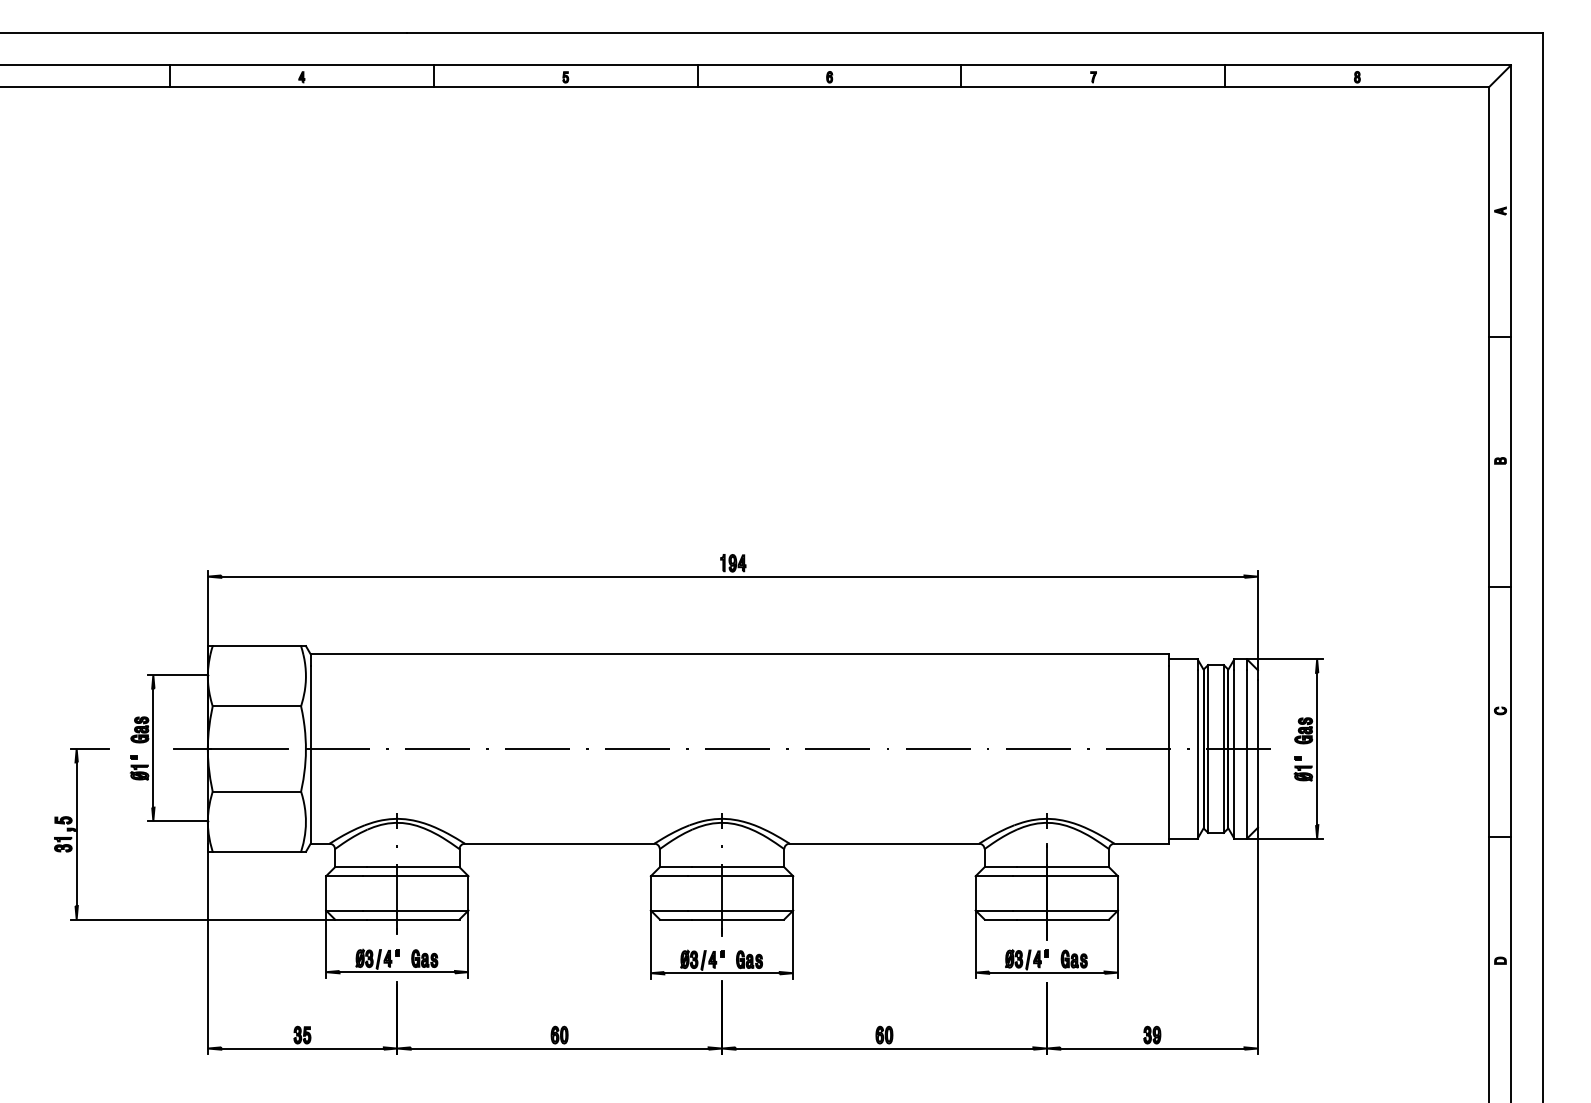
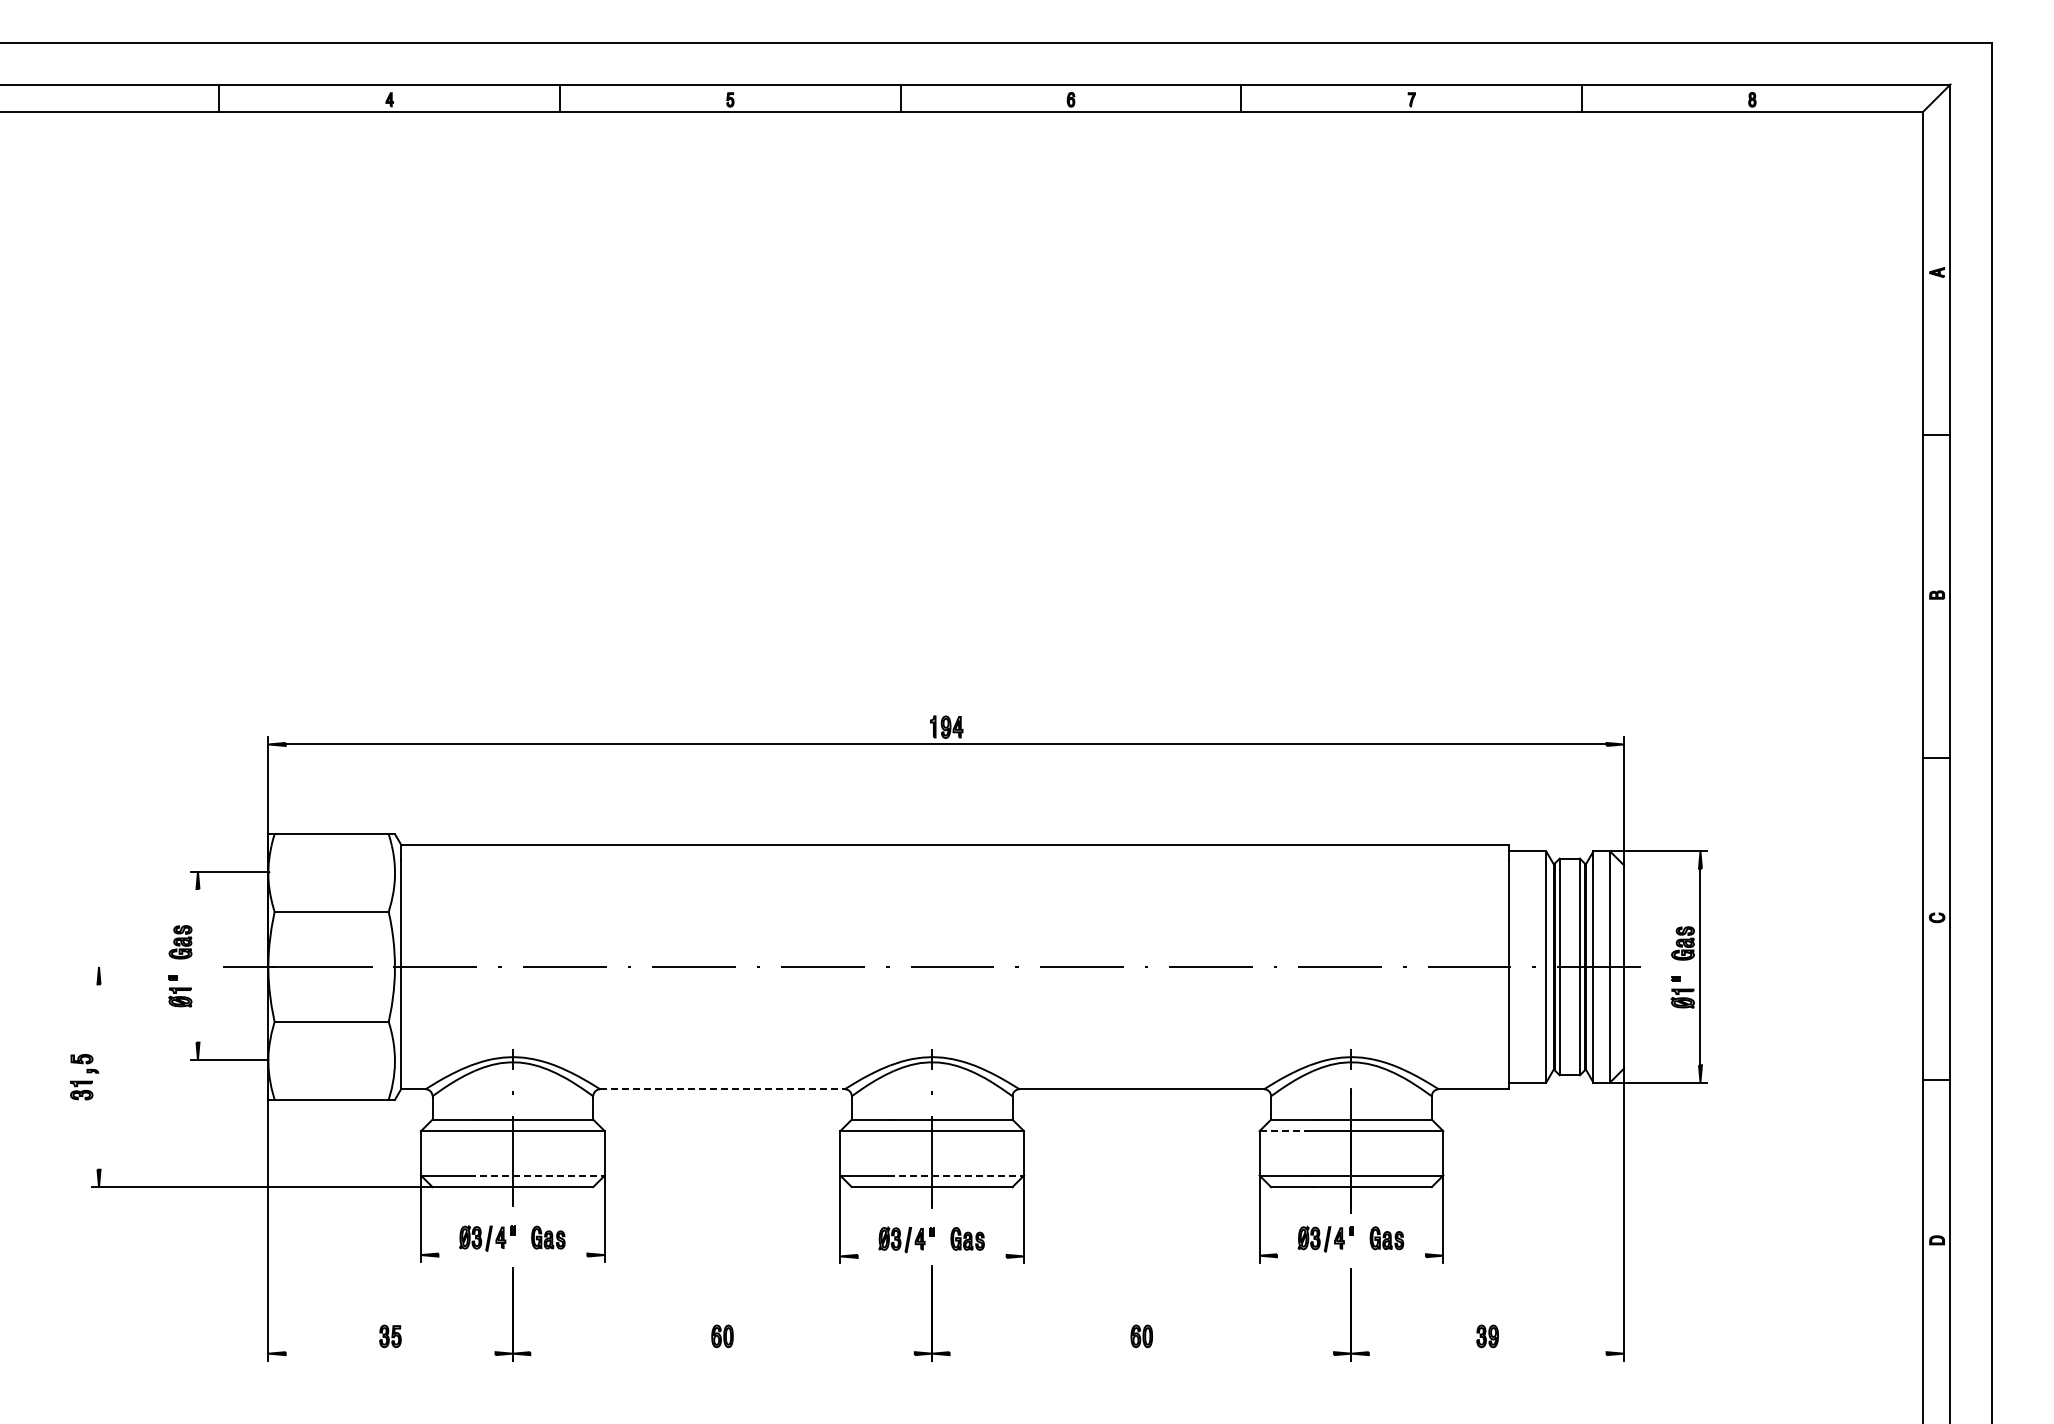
line: (152, 747) -> (197, 965), removed
line: (90, 748) -> (116, 966), removed
line: (77, 833) -> (99, 1076), removed
line: (560, 843) -> (723, 1089), solid -> dashed
line: (994, 876) -> (1283, 1131), solid -> dashed
line: (415, 910) -> (536, 1175), solid -> dashed
line: (740, 910) -> (956, 1175), solid -> dashed
line: (396, 972) -> (512, 1255), removed
line: (1046, 972) -> (1350, 1255), removed
line: (721, 973) -> (931, 1256), removed
line: (302, 1048) -> (390, 1353), removed
line: (559, 1048) -> (722, 1353), removed
line: (884, 1048) -> (1141, 1353), removed
line: (1152, 1048) -> (1487, 1353), removed

